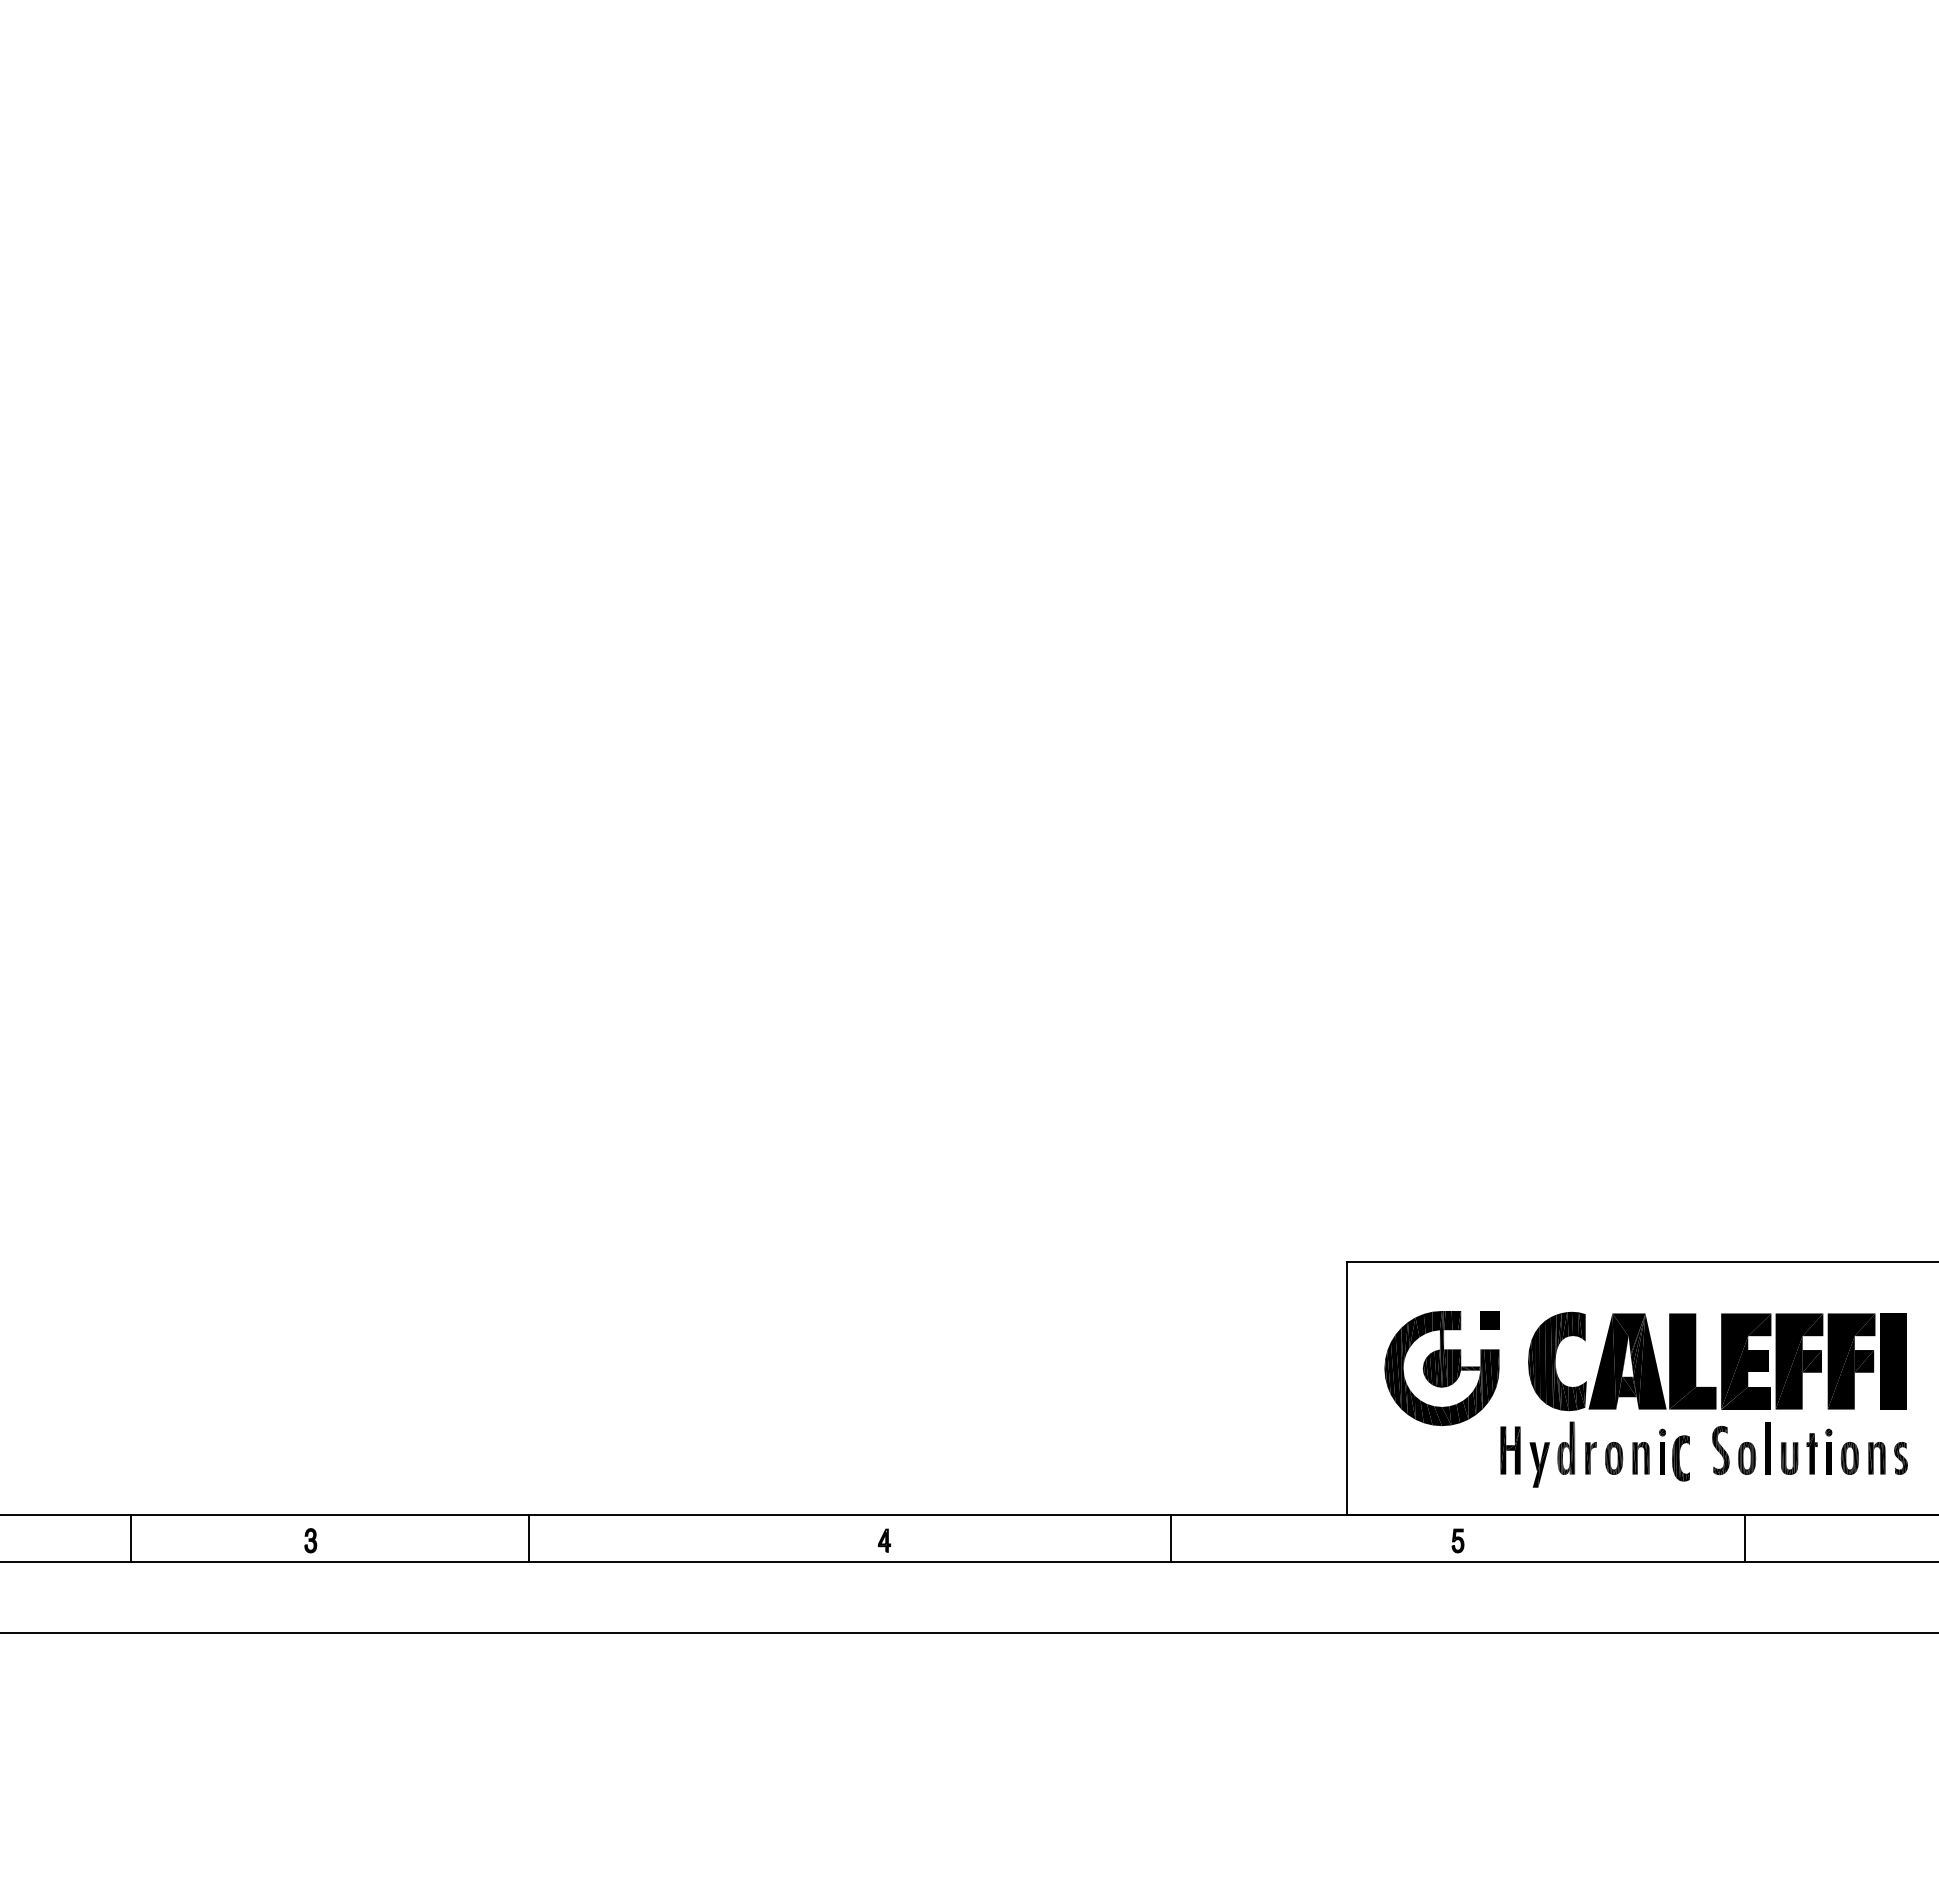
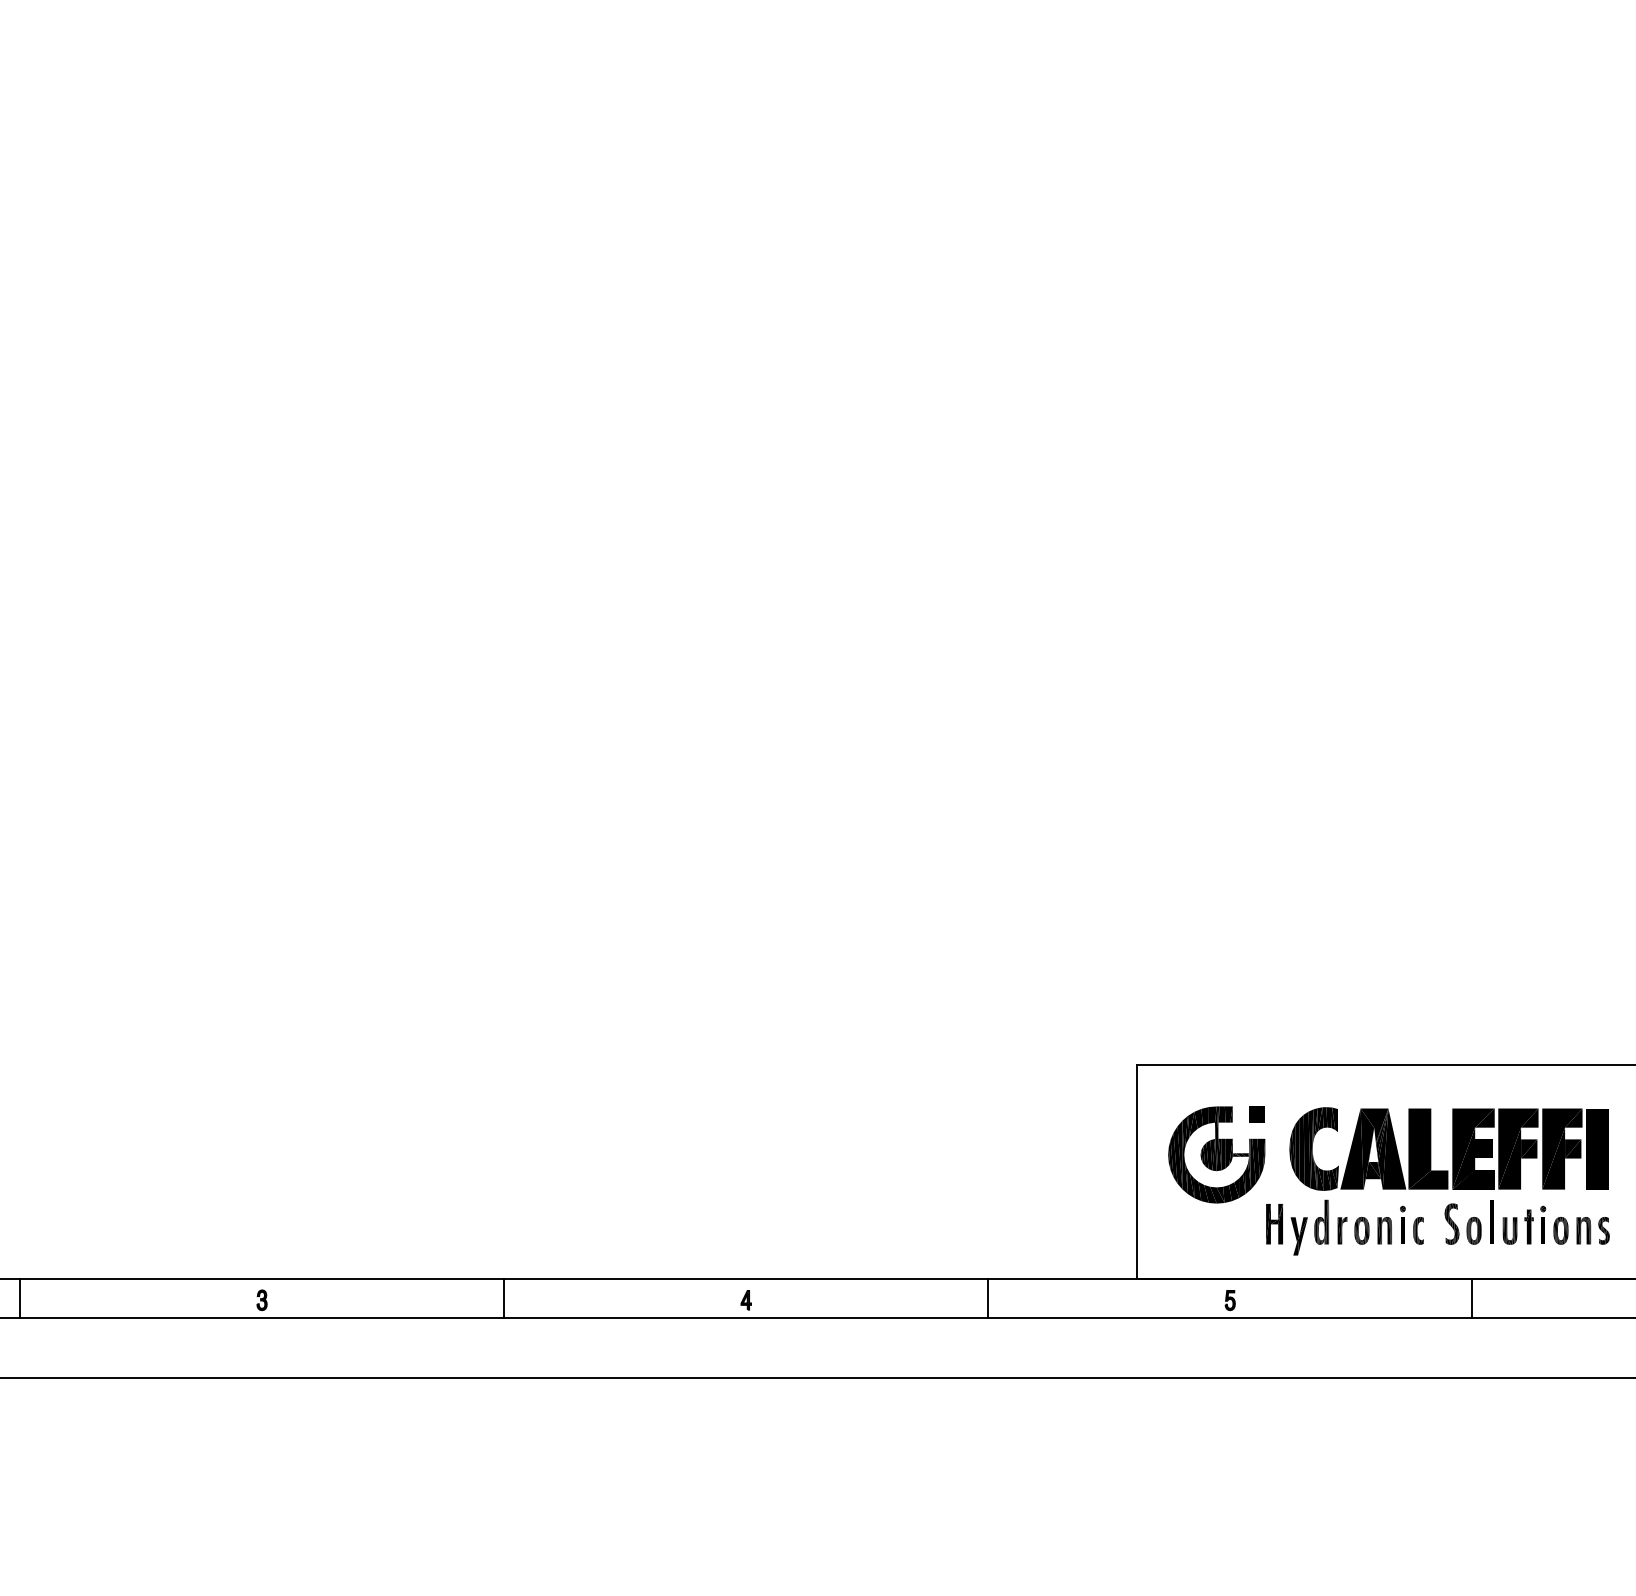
part: (1680, 1458) -> (1418, 1230), size x0.71
line: (130, 1538) -> (19, 1298), moved
line: (529, 1538) -> (504, 1298), moved

